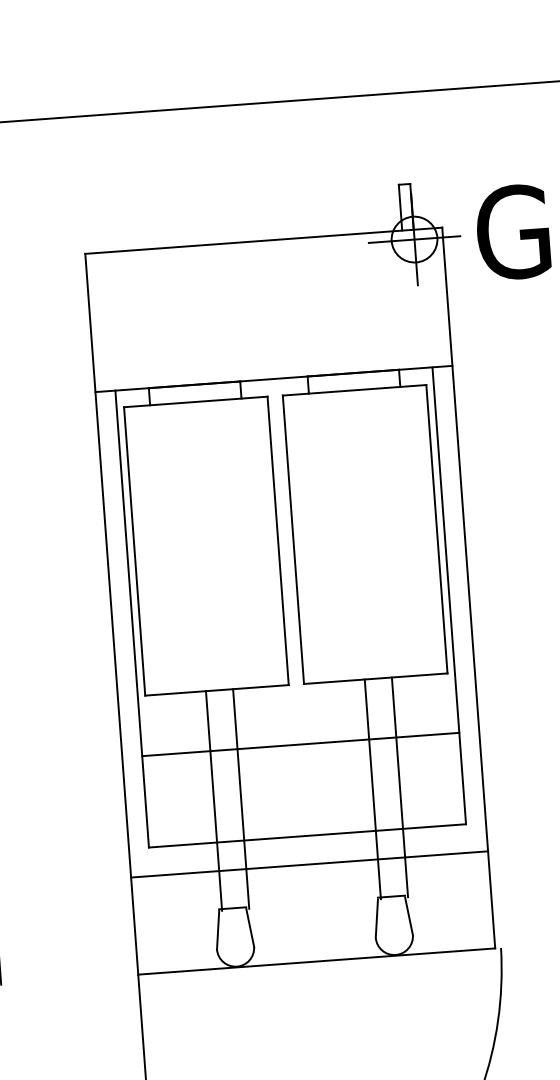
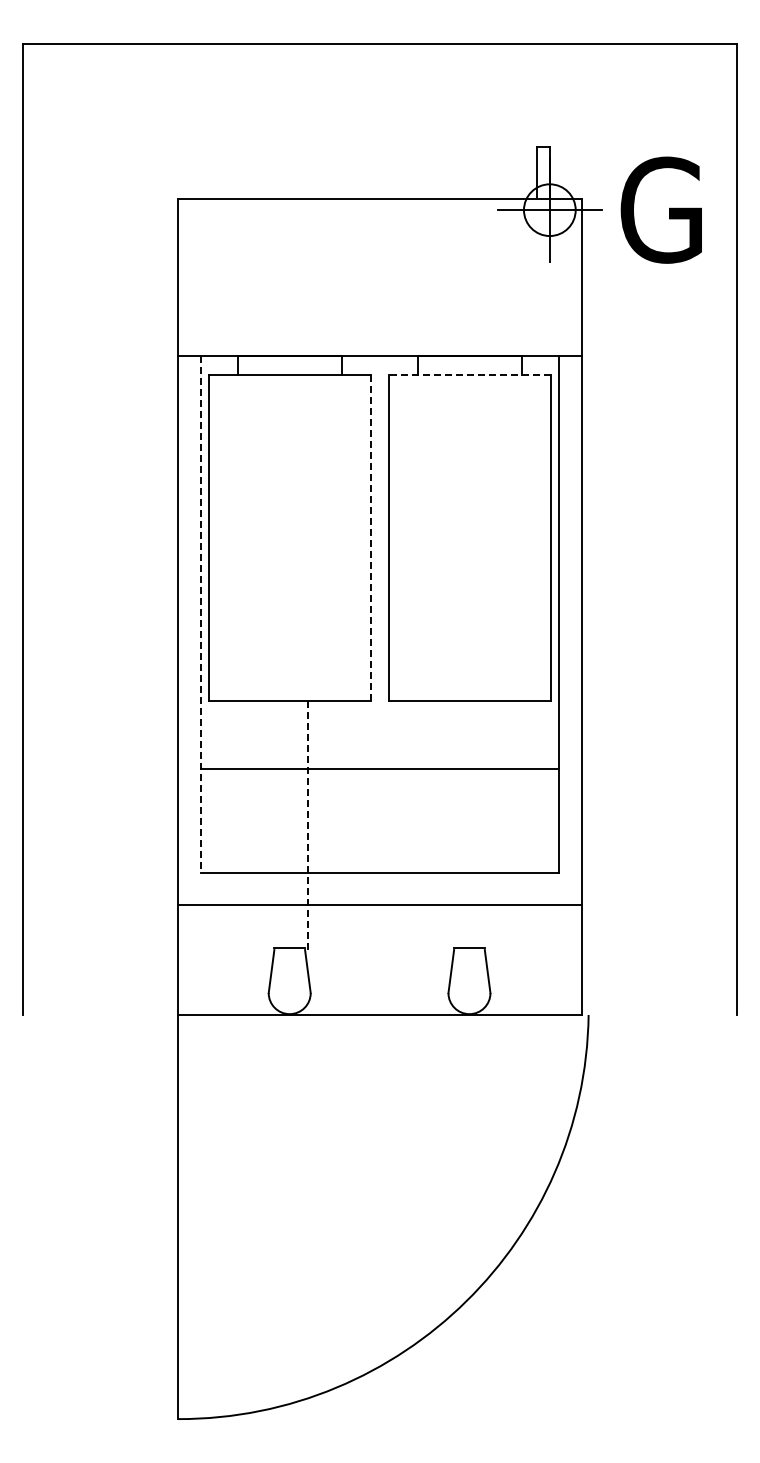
line: (354, 389) -> (469, 374), solid -> dashed
line: (278, 540) -> (371, 537), solid -> dashed
line: (132, 619) -> (200, 614), solid -> dashed
line: (400, 787) -> (488, 825), removed
line: (372, 789) -> (457, 825), removed
line: (241, 799) -> (308, 826), solid -> dashed
line: (213, 800) -> (277, 825), removed

